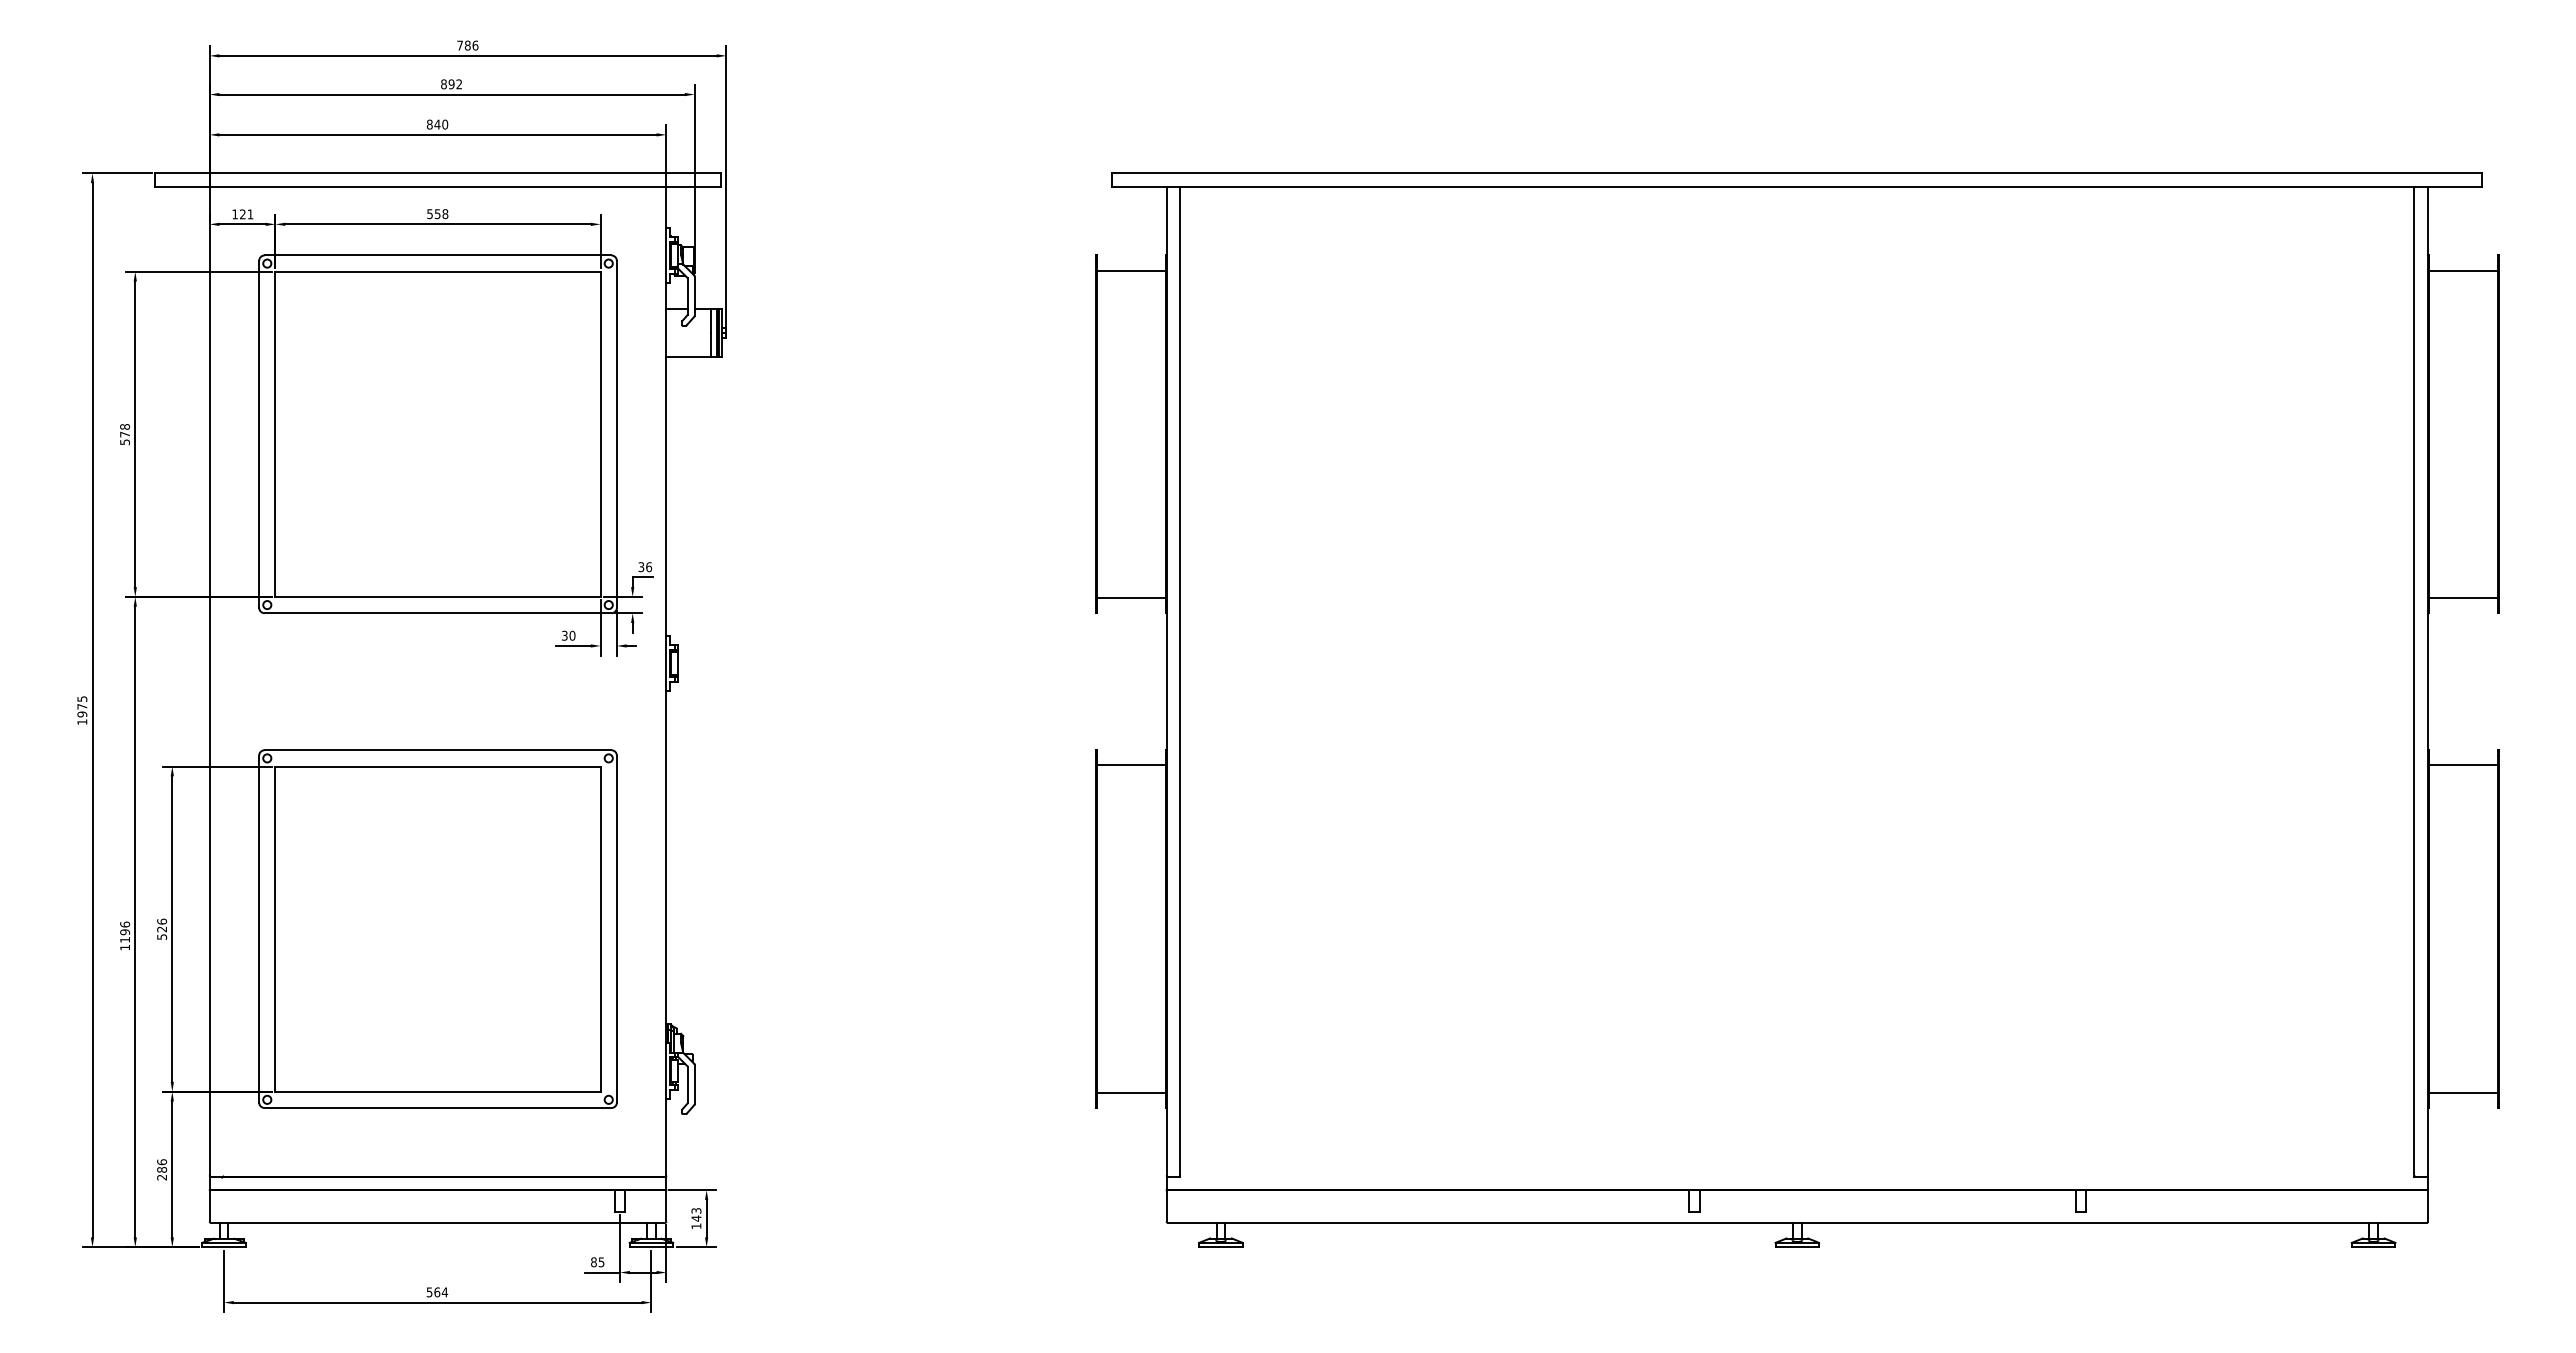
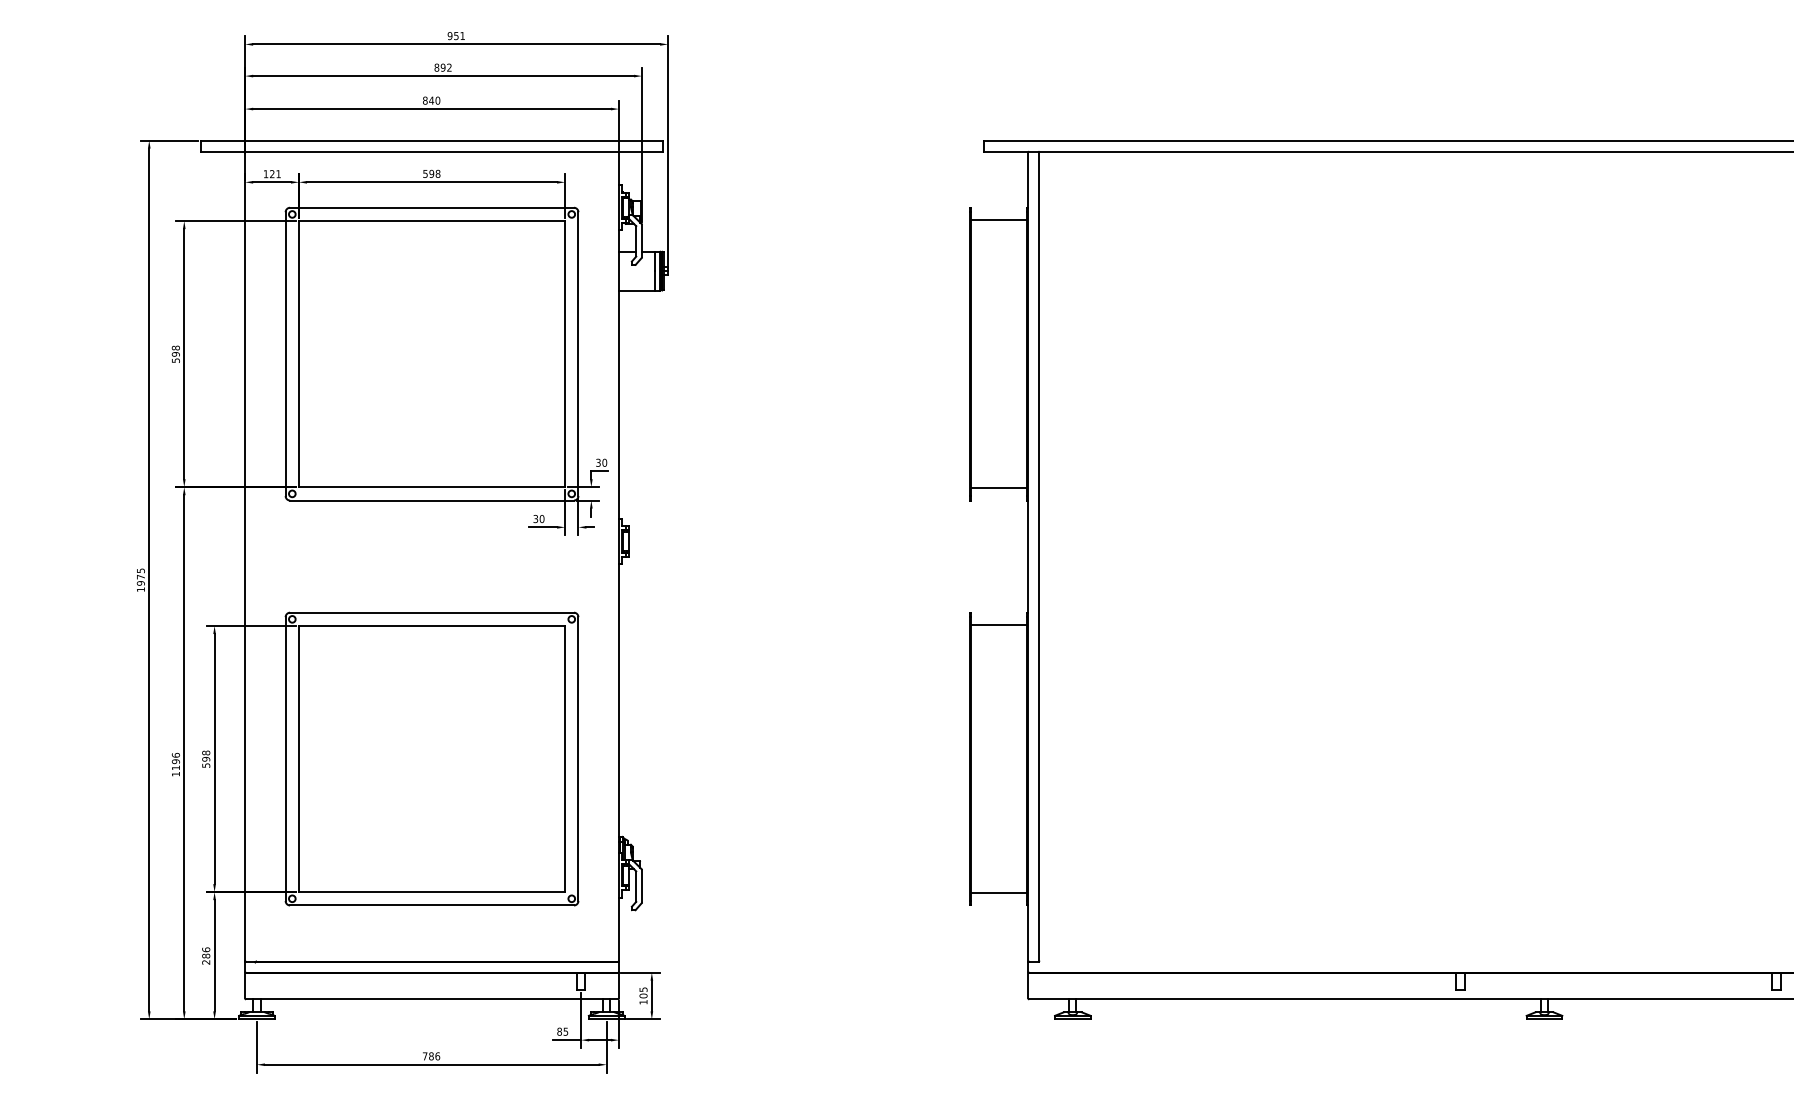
text: (467, 45) -> (456, 35), 786 -> 951
text: (437, 213) -> (431, 173), 558 -> 598
text: (125, 434) -> (176, 354), 578 -> 598
text: (649, 566) -> (605, 462), 36 -> 30
text: (162, 925) -> (206, 756), 526 -> 598
text: (696, 1214) -> (643, 992), 143 -> 105
text: (437, 1292) -> (431, 1056), 564 -> 786

